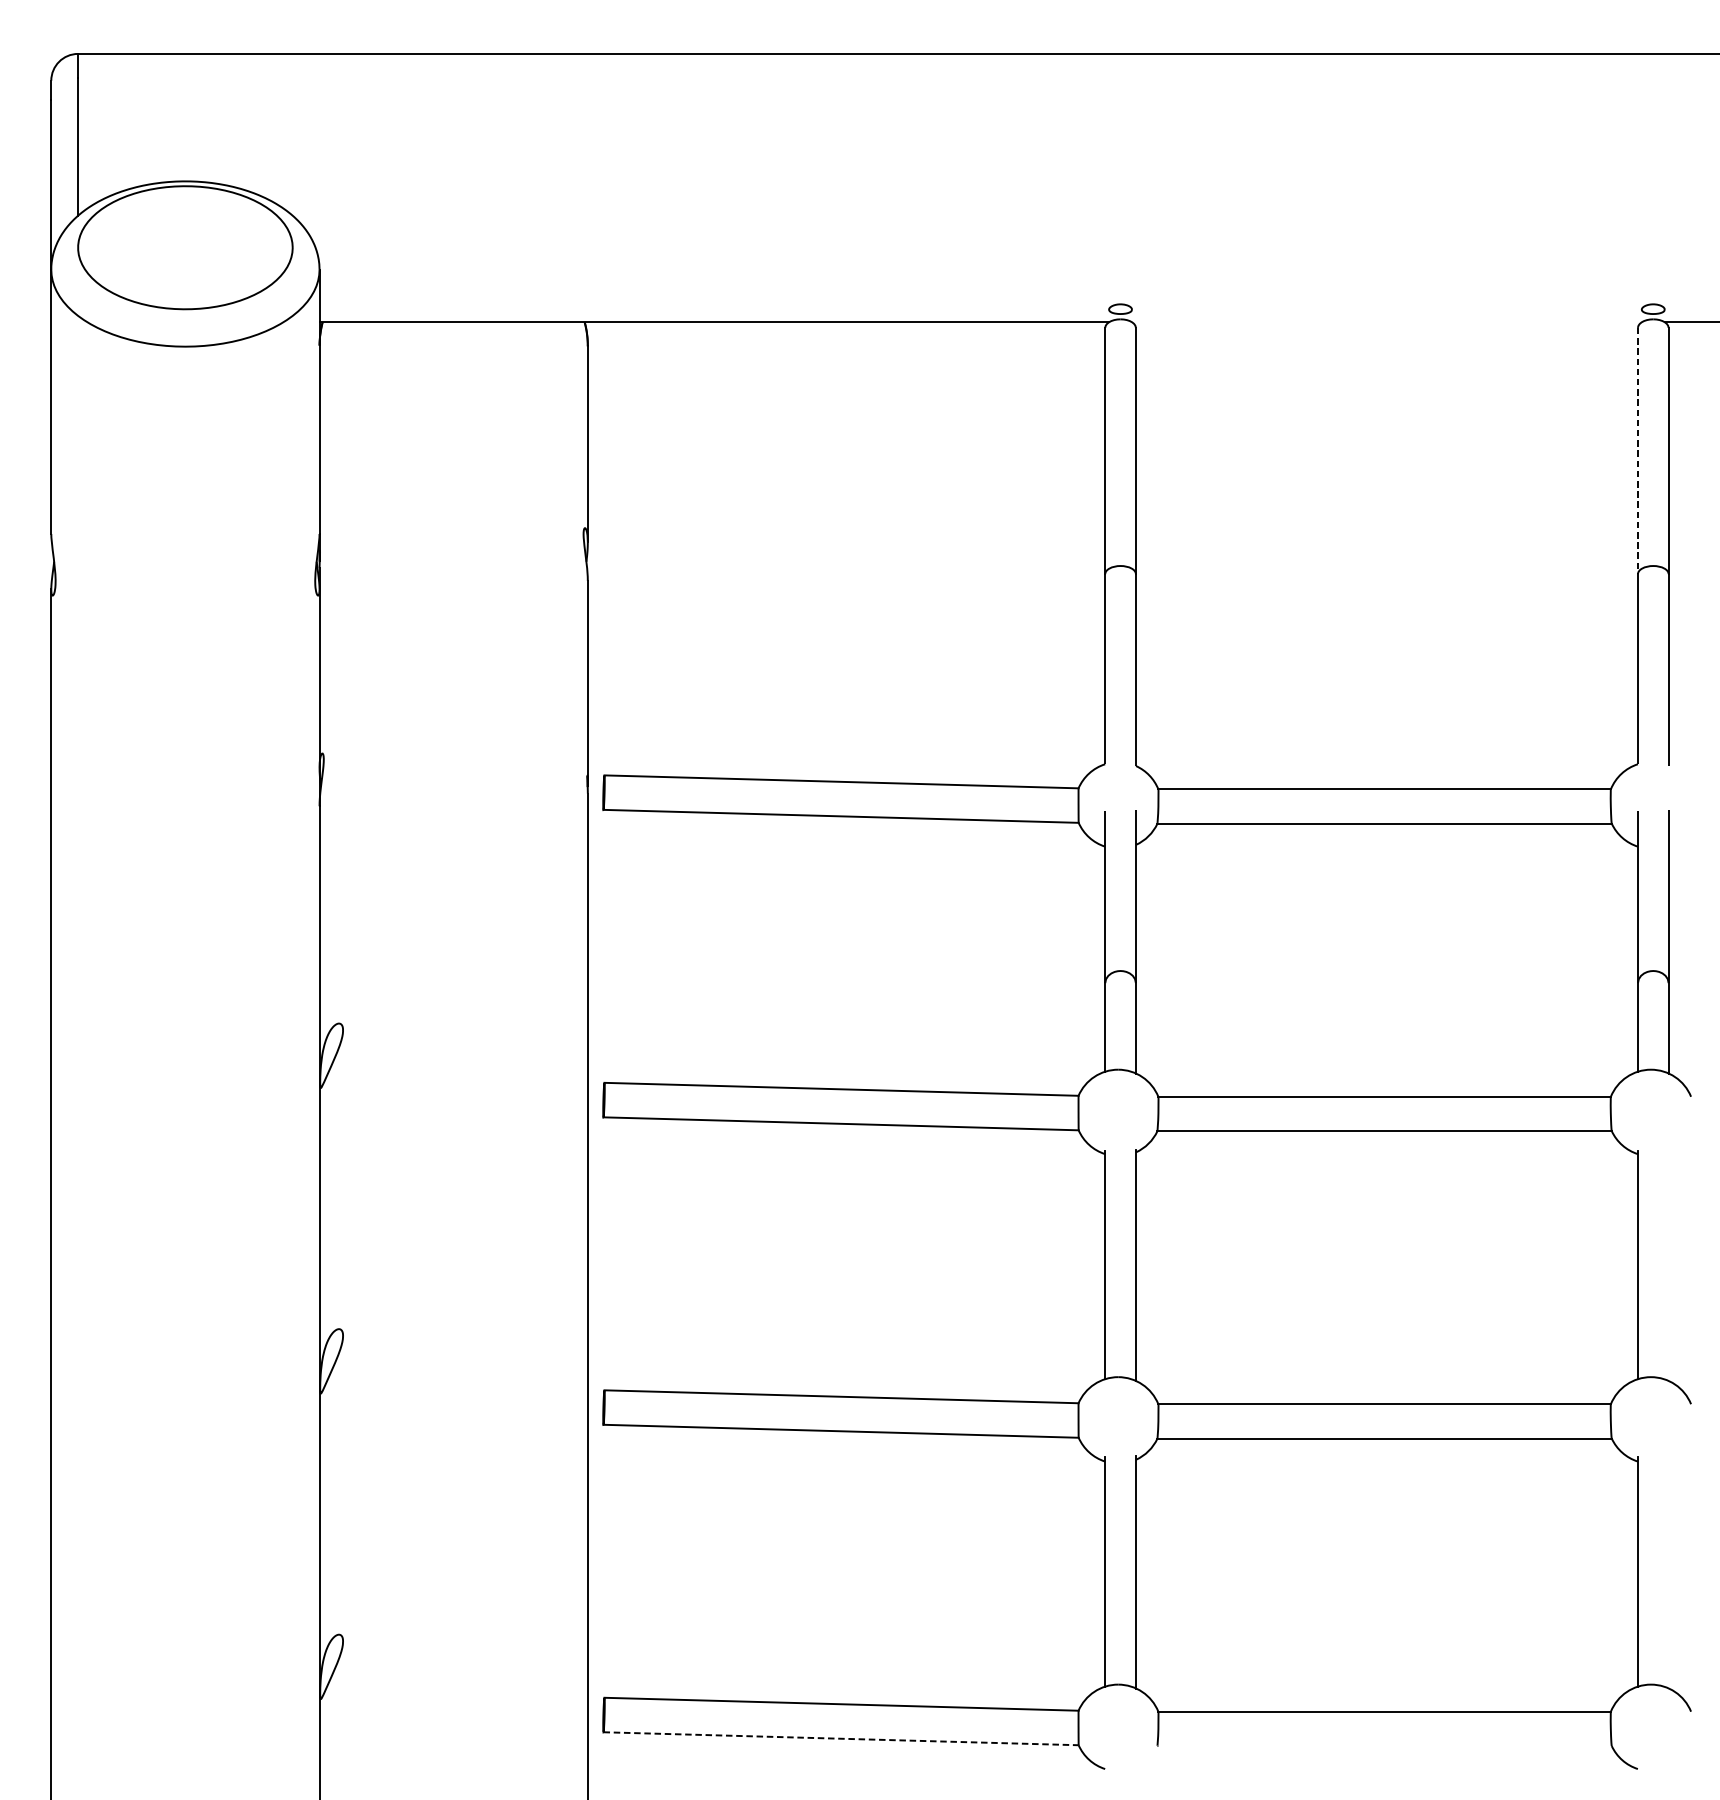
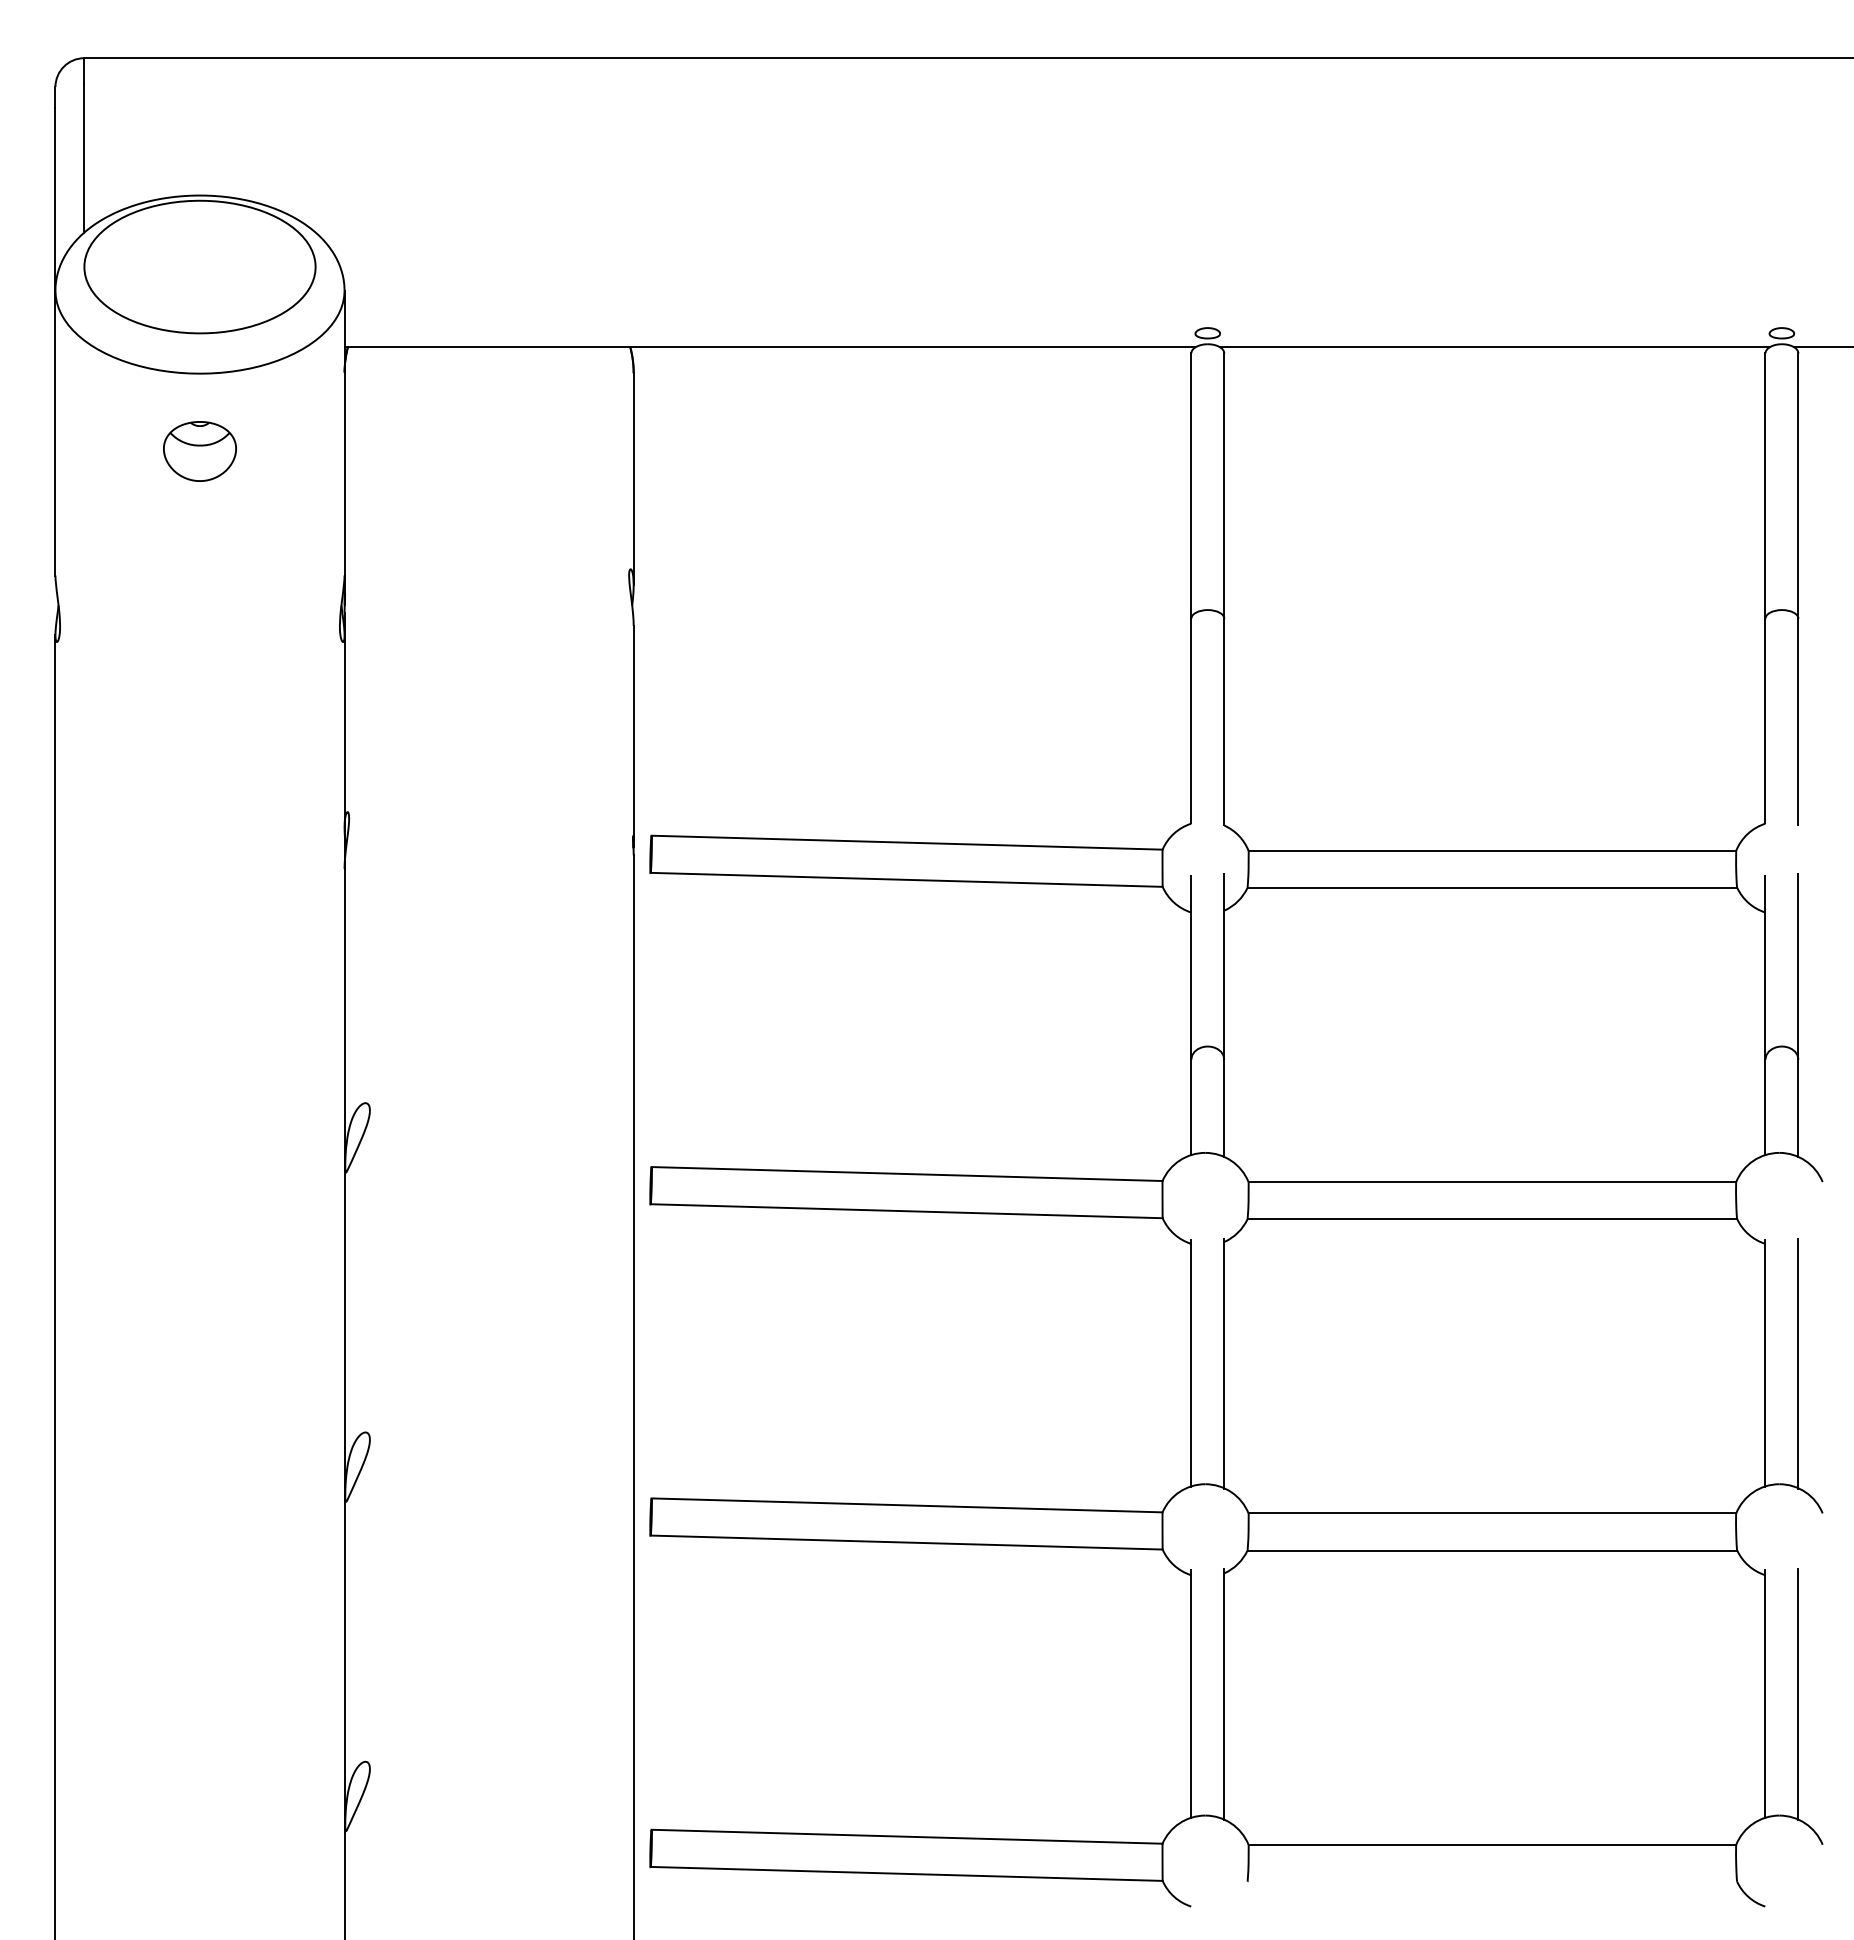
line: (1386, 322) -> (1494, 347), added
part: (184, 418) -> (199, 451), added
line: (1638, 451) -> (1765, 486), dashed -> solid
line: (1668, 1265) -> (1798, 1363), added
line: (1668, 1572) -> (1798, 1694), added
line: (841, 1738) -> (907, 1873), dashed -> solid

